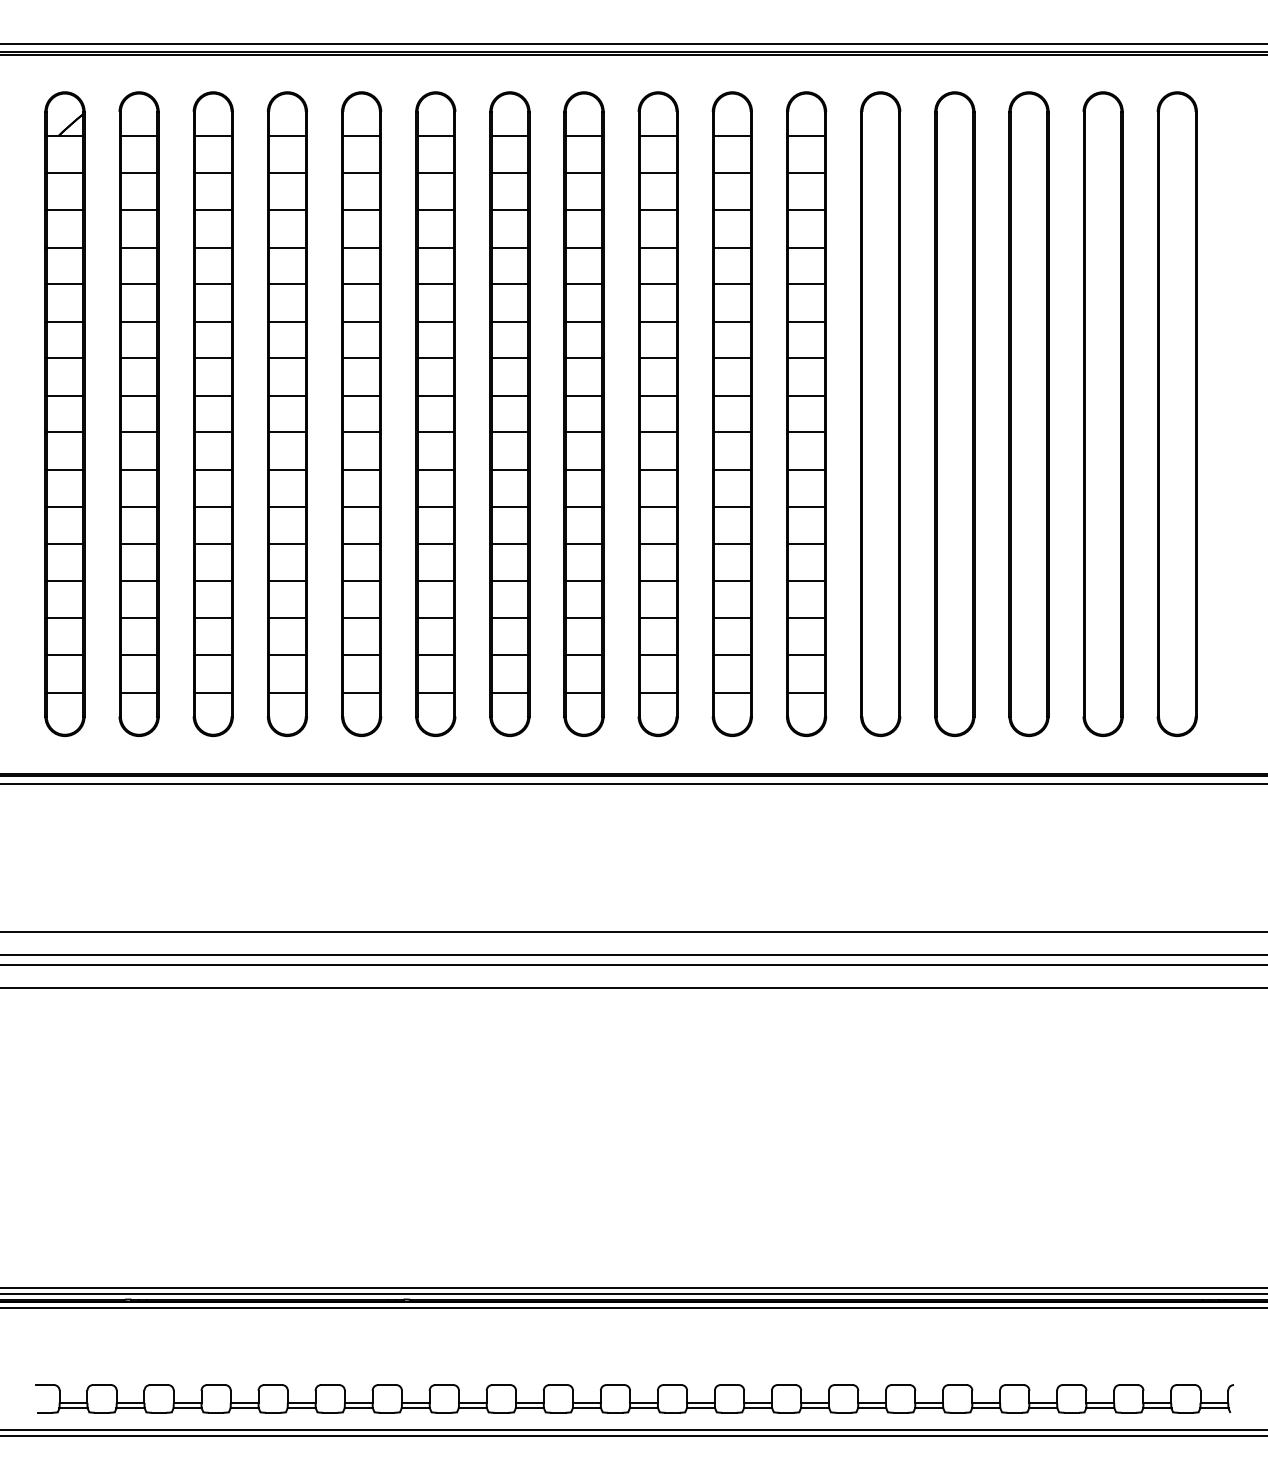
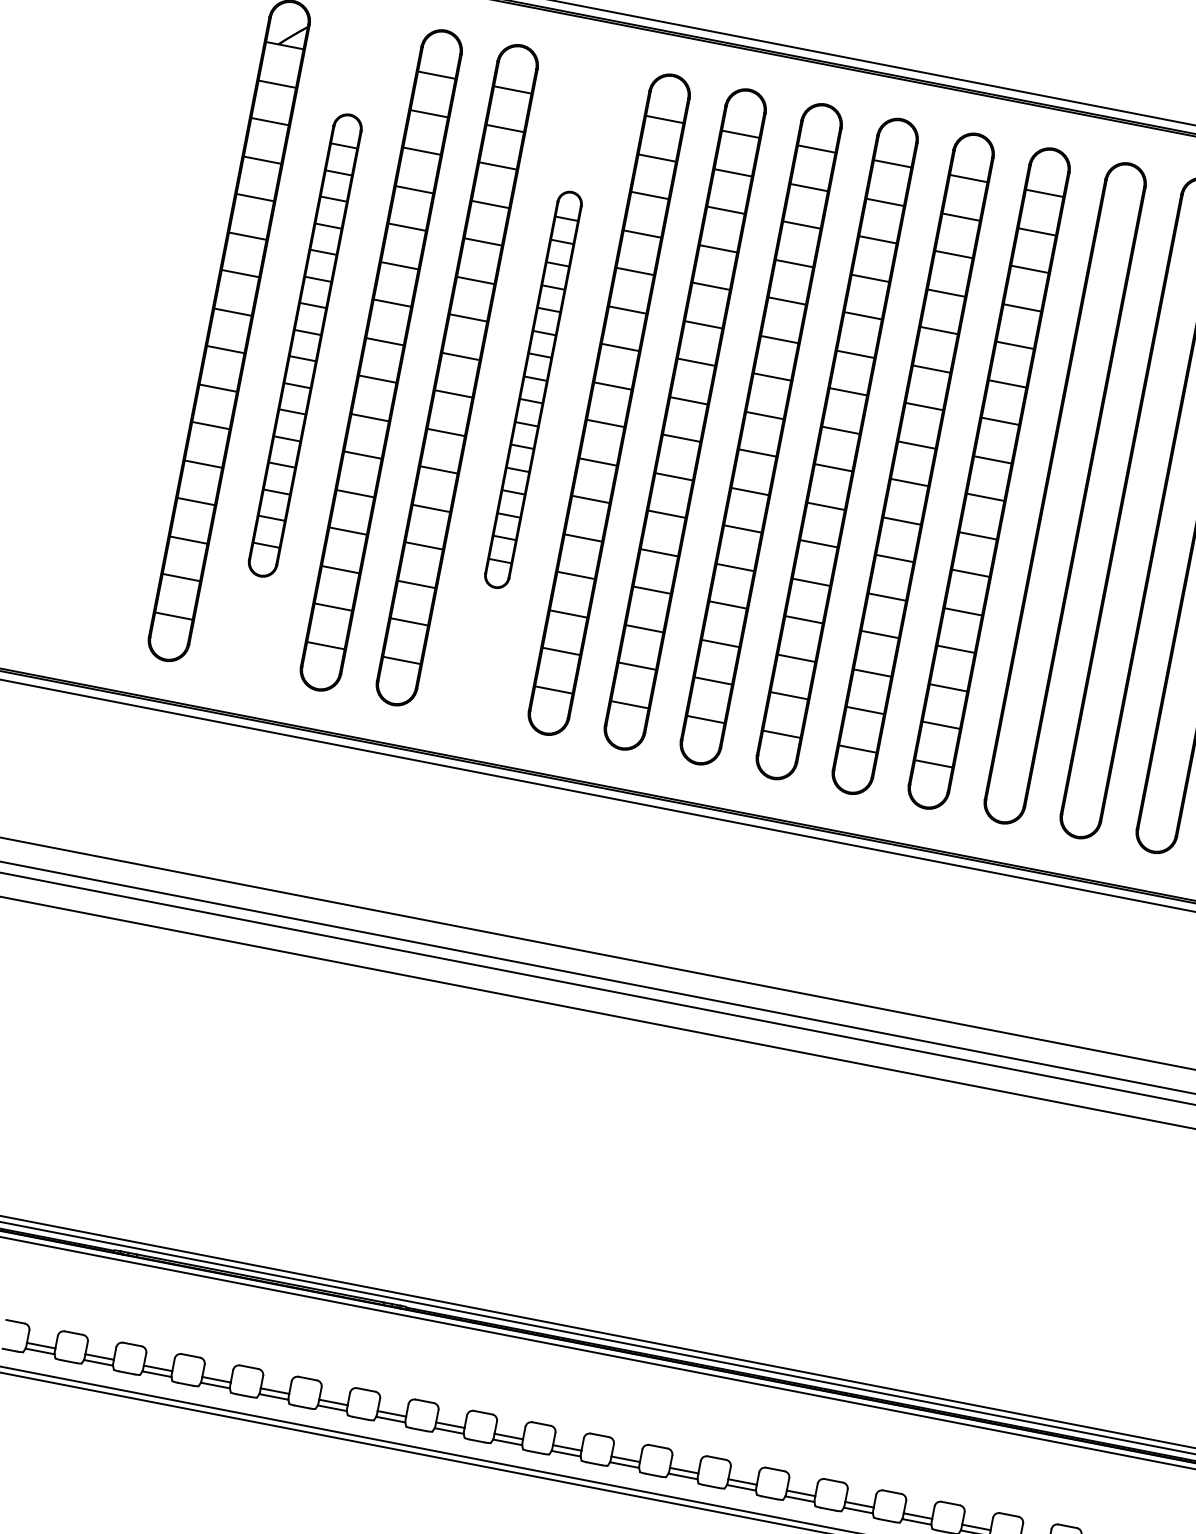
part: (138, 413) -> (304, 344), size x0.7
part: (361, 413) -> (533, 389), size x0.6

